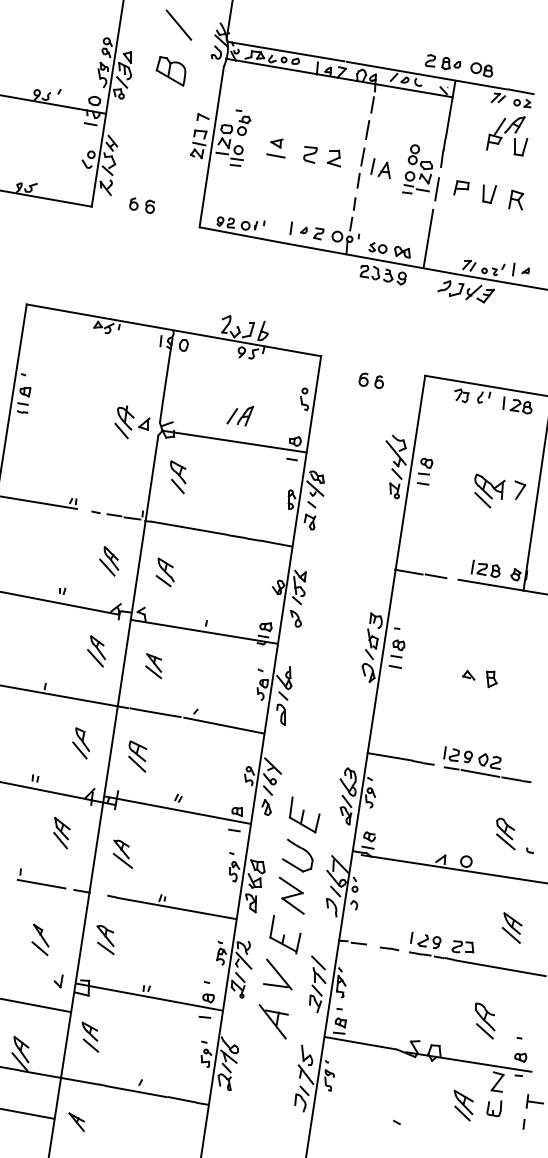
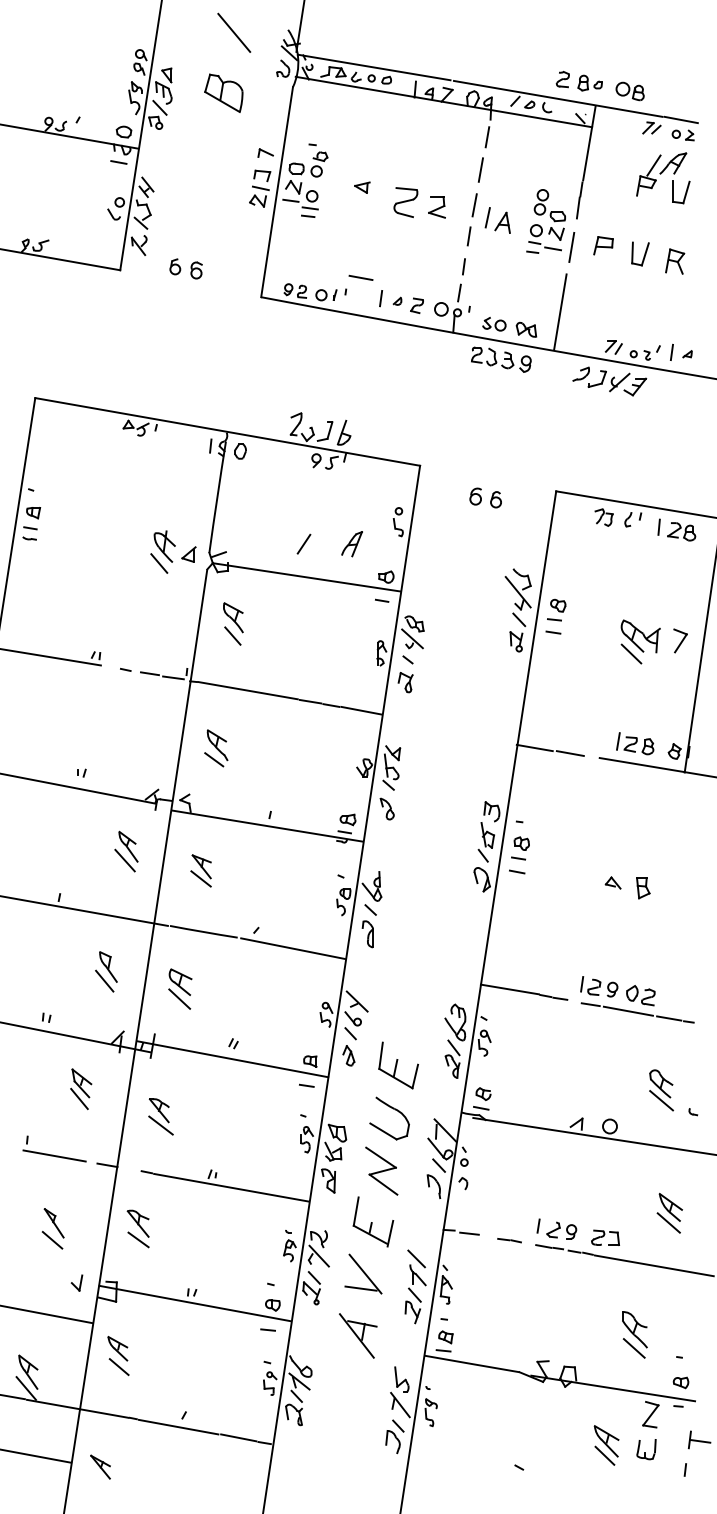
part: (310, 154) -> (406, 202), size x1.4
line: (275, 155) -> (360, 277), moved
part: (244, 416) -> (351, 544), moved
part: (108, 561) -> (142, 733), removed

